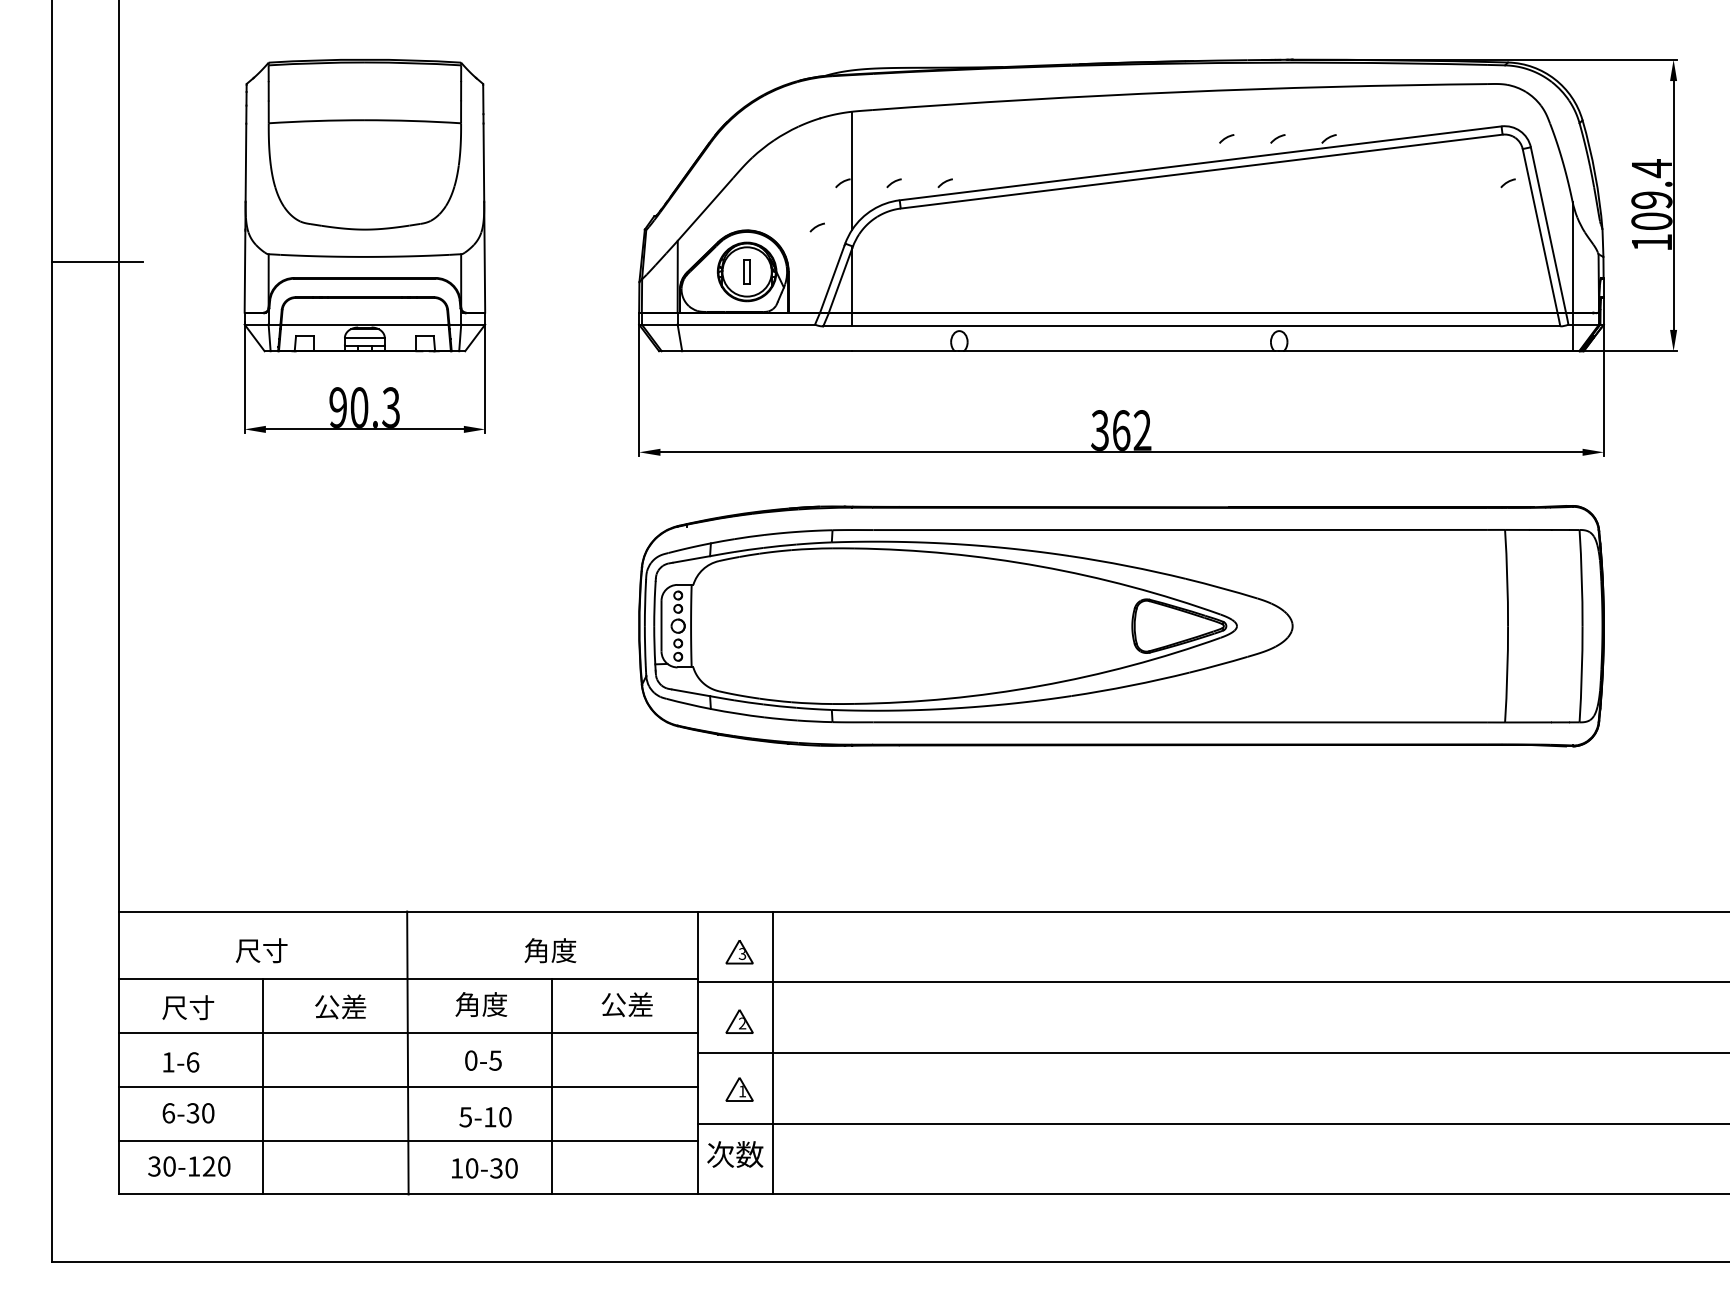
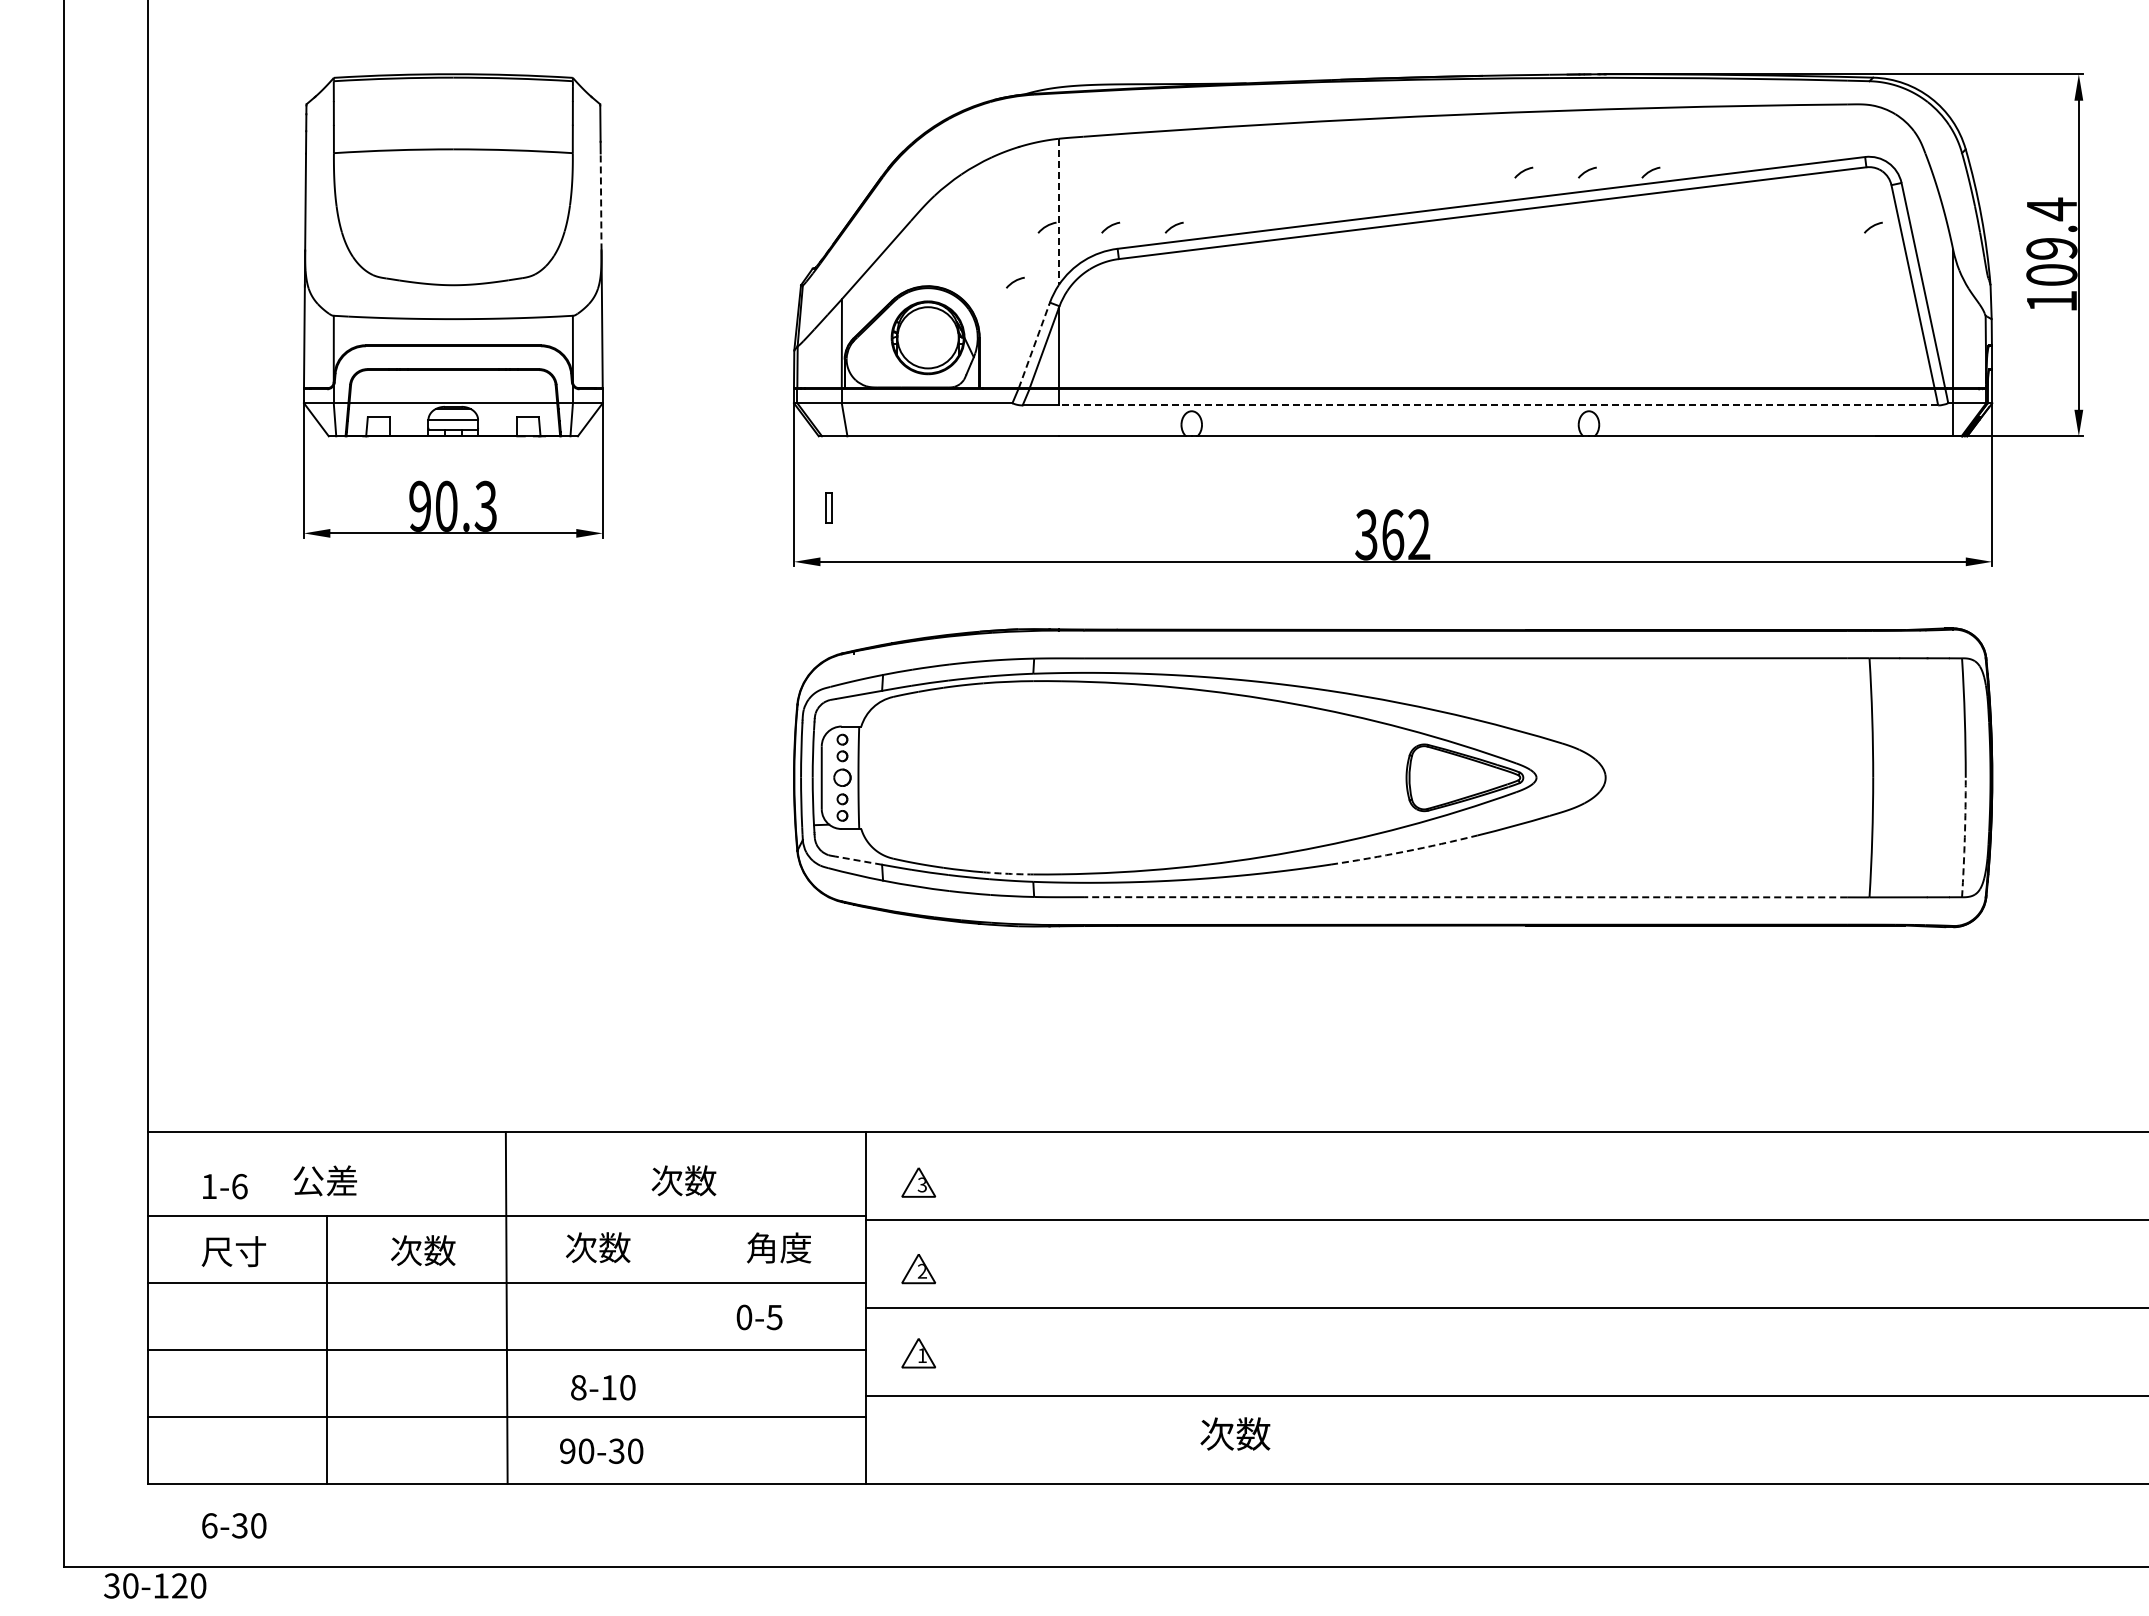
line: (484, 162) -> (601, 201), solid -> dashed
line: (852, 171) -> (1058, 212), solid -> dashed
line: (97, 261) -> (121, 324), removed
part: (746, 271) -> (828, 507), moved
line: (832, 278) -> (1034, 346), solid -> dashed
line: (1206, 326) -> (1498, 405), solid -> dashed
arc: (1581, 674) -> (1964, 837), solid -> dashed
arc: (1130, 685) -> (1404, 851), solid -> dashed
line: (691, 692) -> (858, 860), solid -> dashed
arc: (811, 703) -> (1008, 873), solid -> dashed
line: (1179, 722) -> (1465, 897), solid -> dashed
text: (261, 950) -> (325, 1180), 尺寸 -> 公差
text: (550, 950) -> (683, 1180), 角度 -> 次数
text: (480, 1004) -> (597, 1247), 角度 -> 次数
text: (626, 1004) -> (778, 1247), 公差 -> 角度
text: (340, 1006) -> (423, 1250), 公差 -> 次数
line: (773, 1052) -> (960, 1307), removed
text: (483, 1060) -> (759, 1317), moved
text: (181, 1062) -> (225, 1186), moved
line: (552, 1086) -> (686, 1349), removed
text: (188, 1113) -> (234, 1525), moved
text: (465, 1117) -> (578, 1387), 5-10 -> 8-10
text: (735, 1154) -> (1235, 1433), moved
text: (189, 1166) -> (155, 1585), moved
text: (456, 1168) -> (567, 1451), 10-30 -> 90-30

